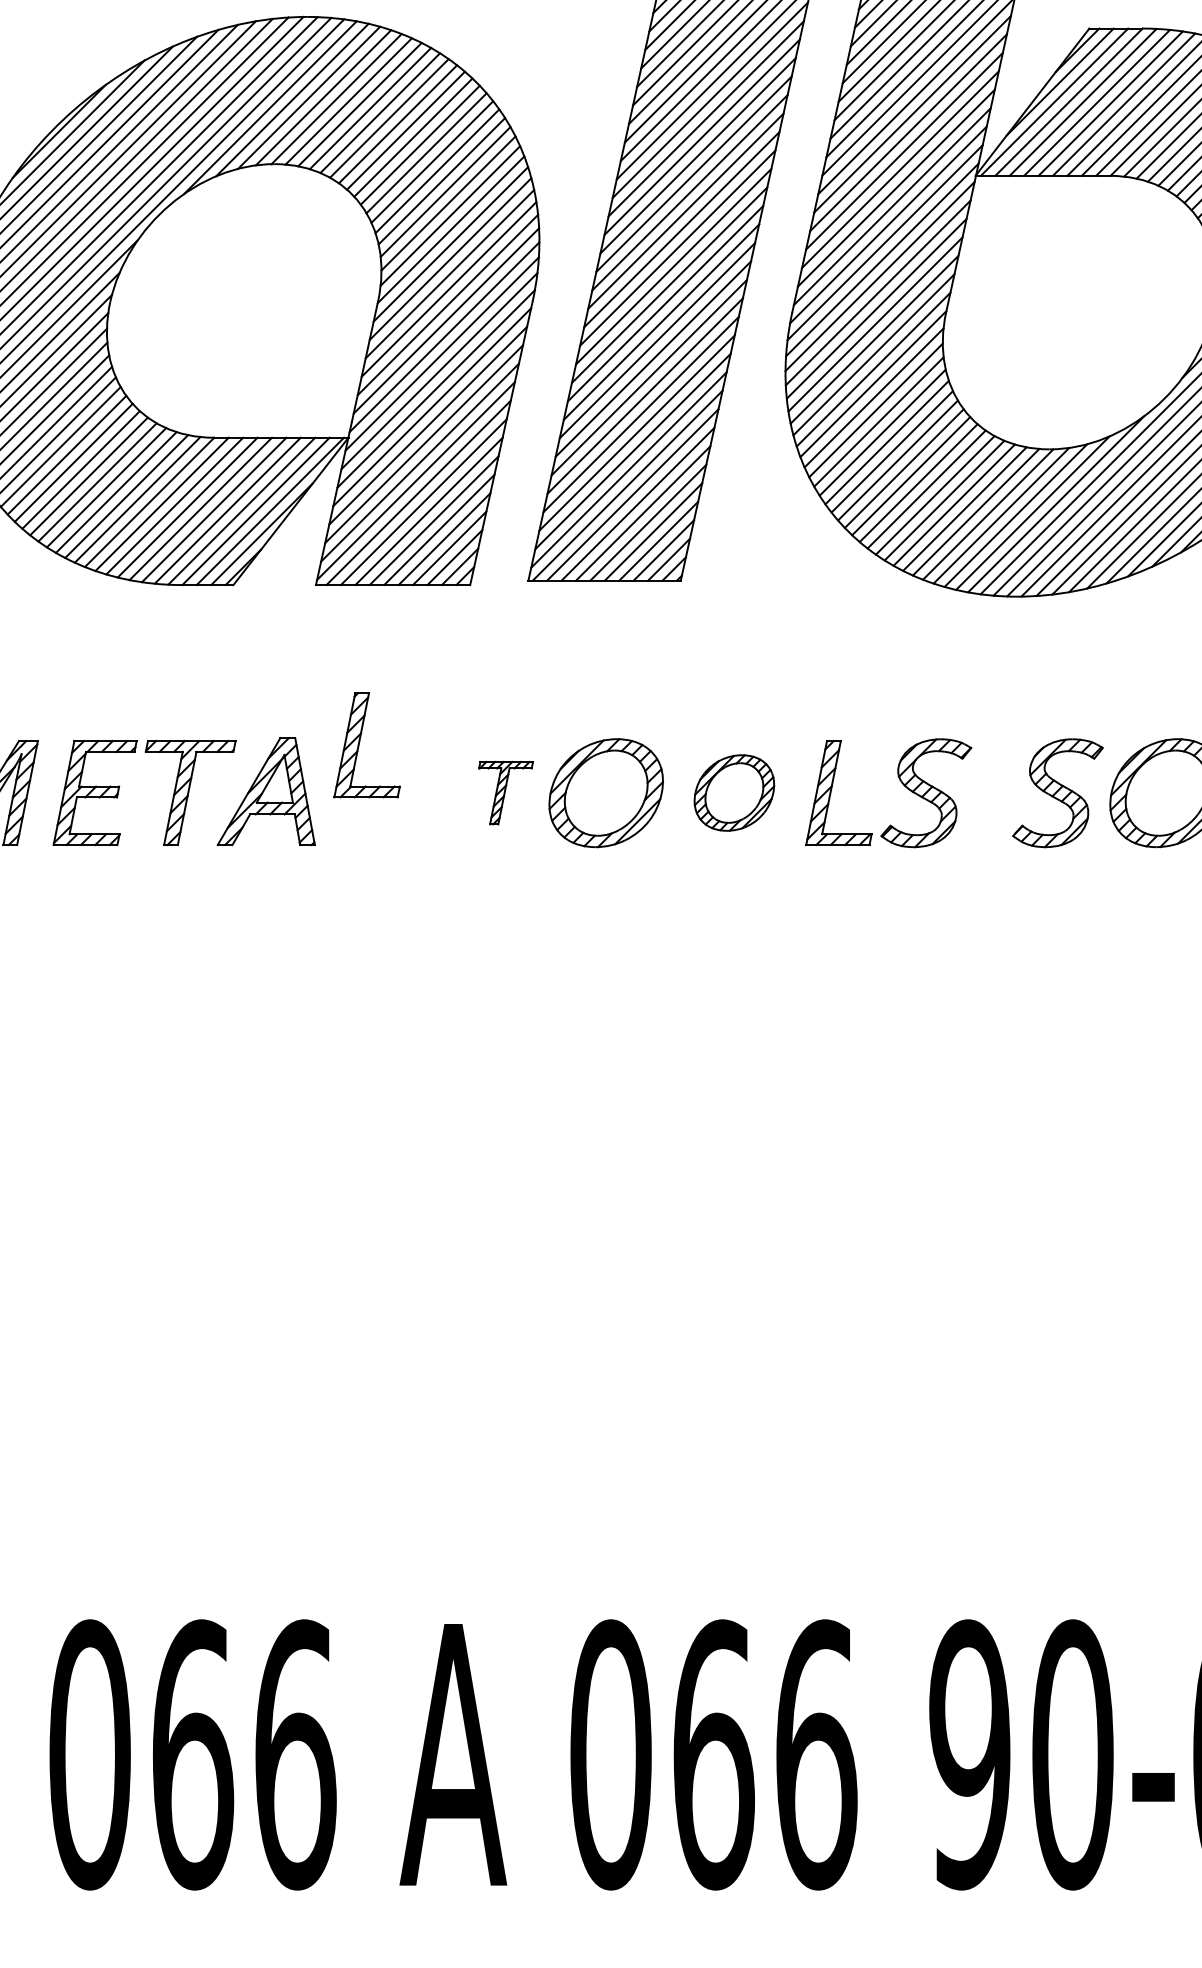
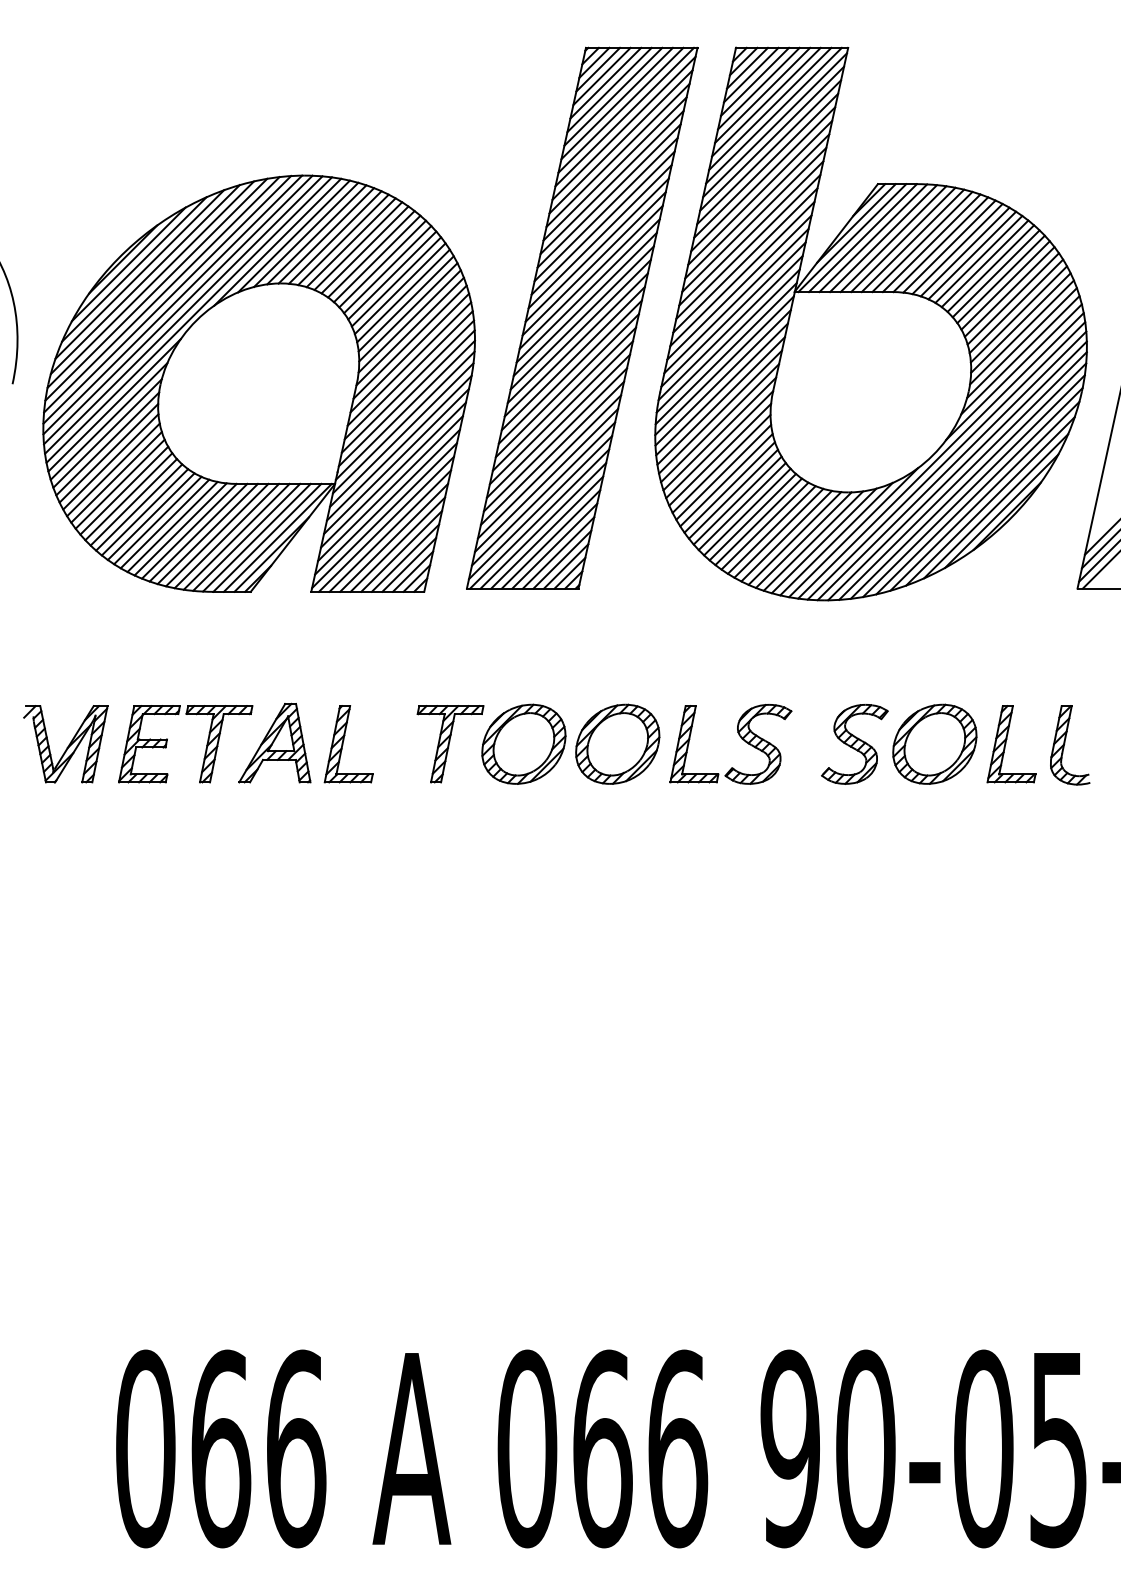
part: (366, 745) -> (348, 744), moved
part: (733, 792) -> (617, 743), size x1.43
part: (506, 793) -> (450, 744), size x1.67

